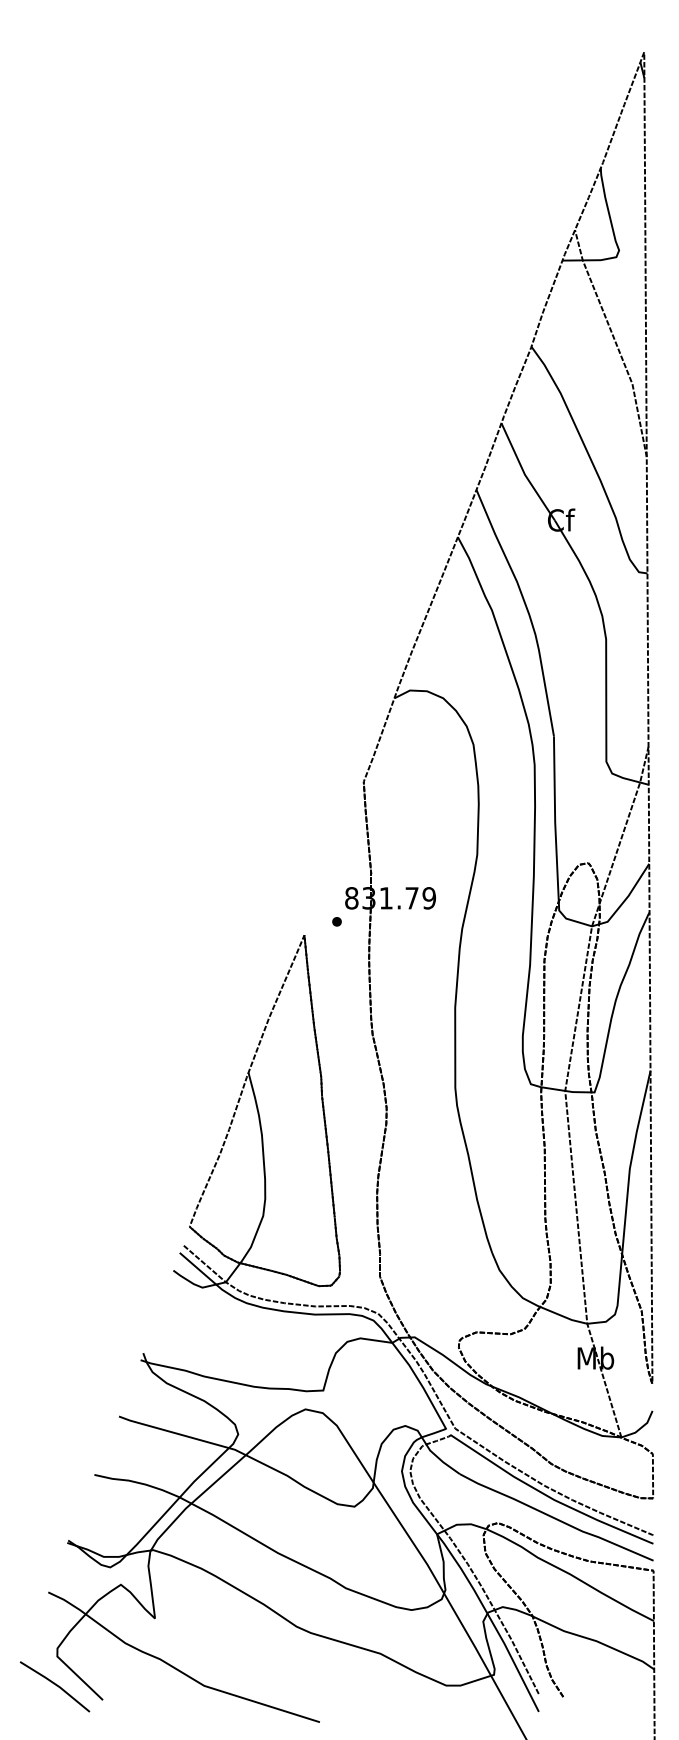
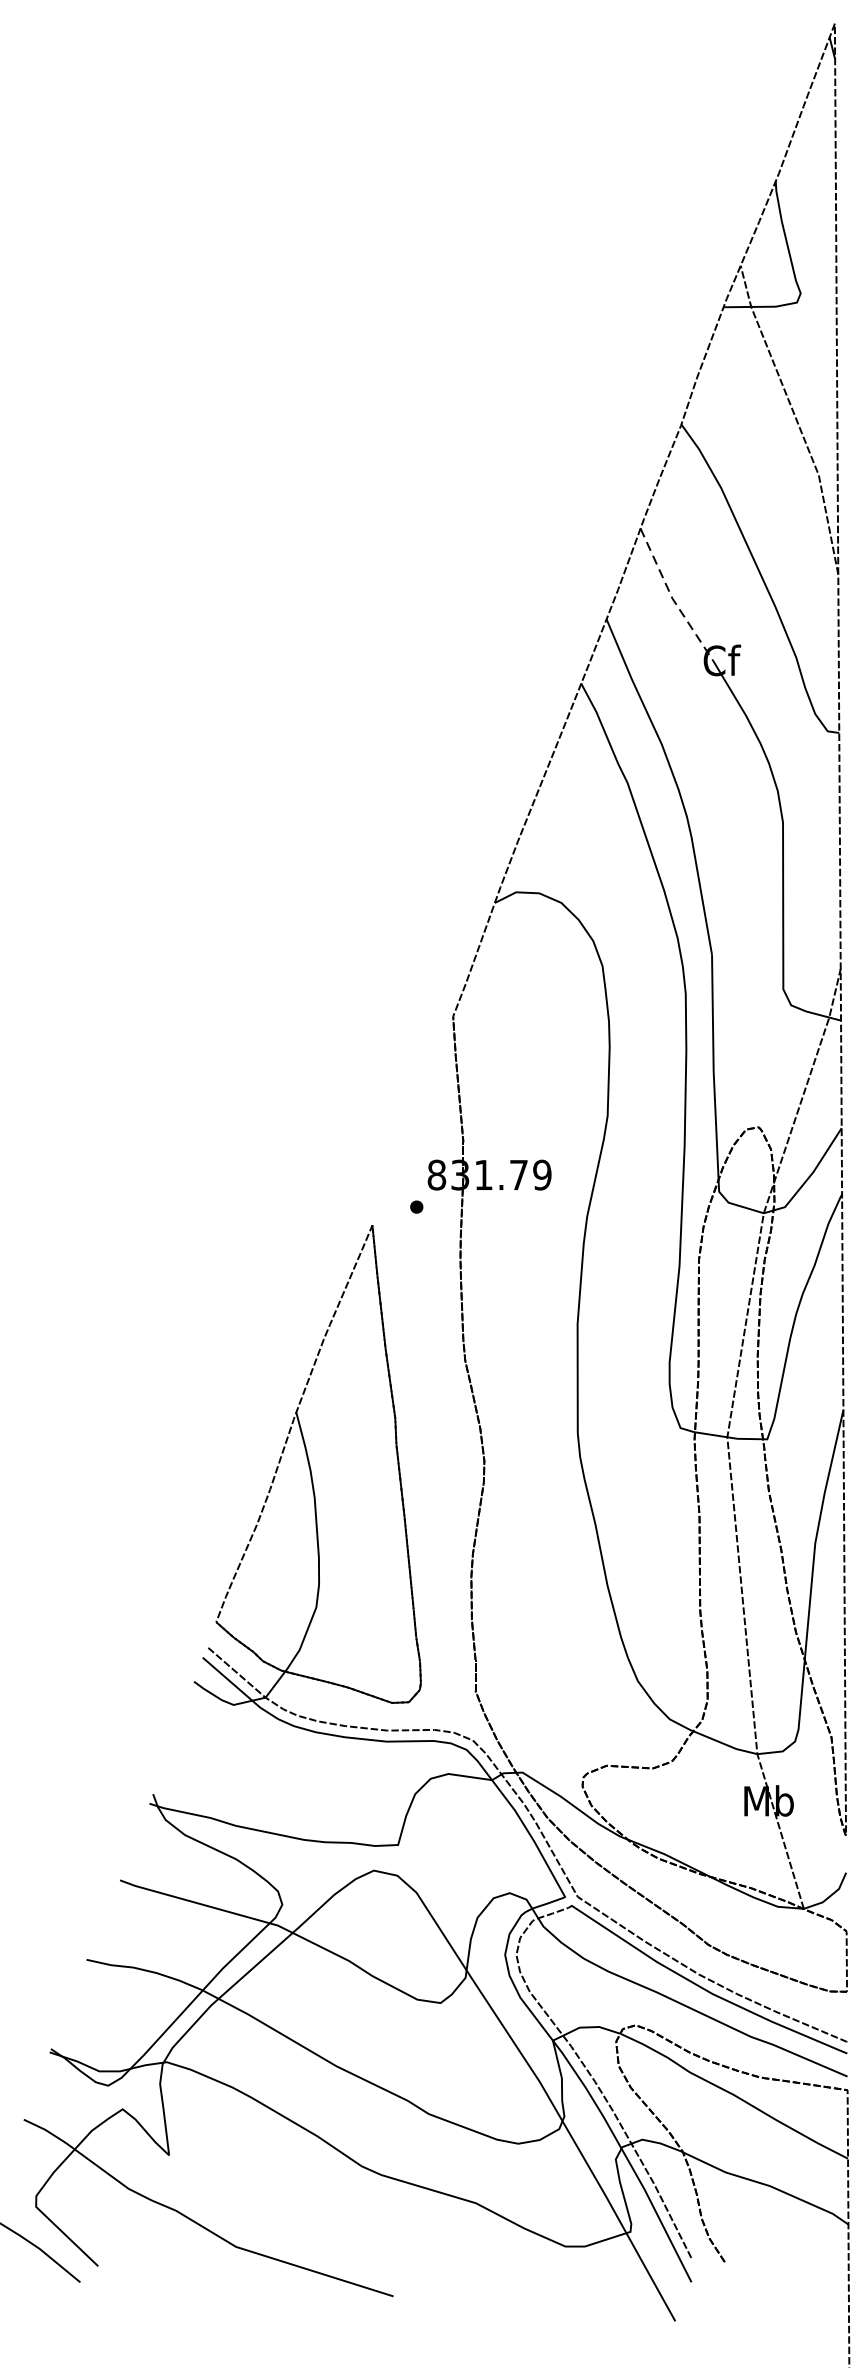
line: (524, 474) -> (671, 598), solid -> dashed

